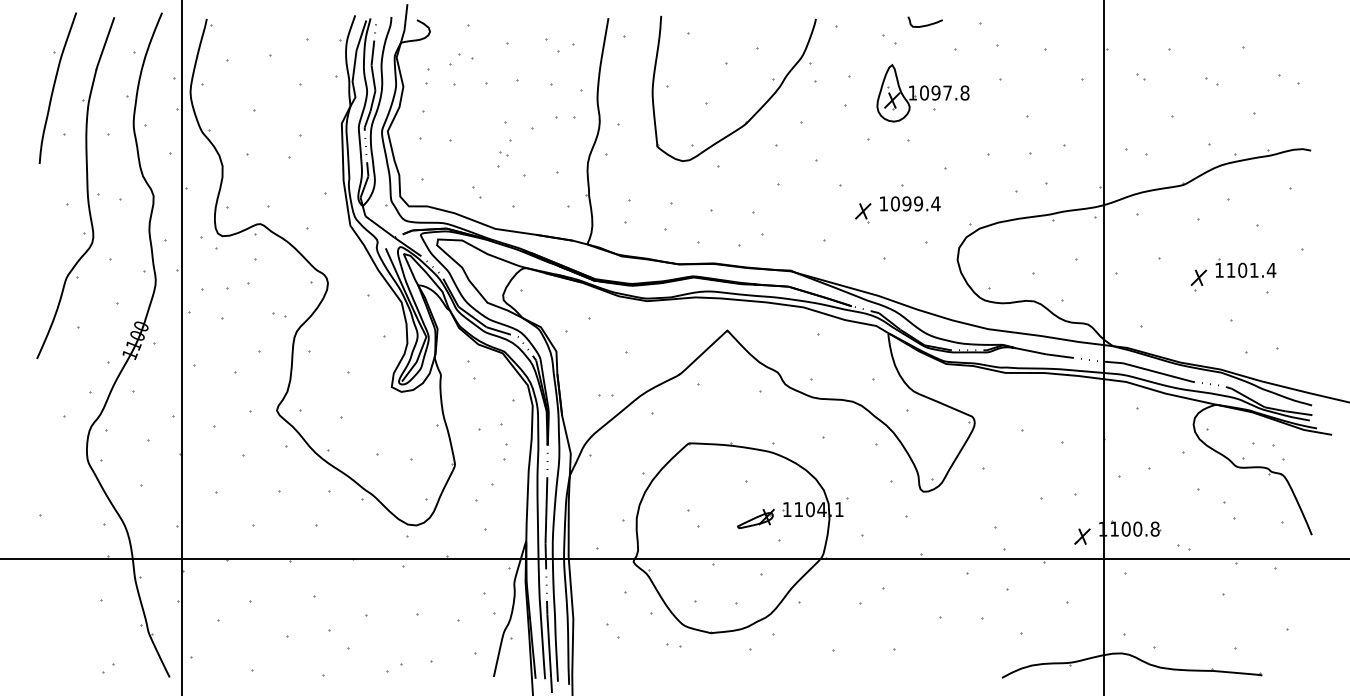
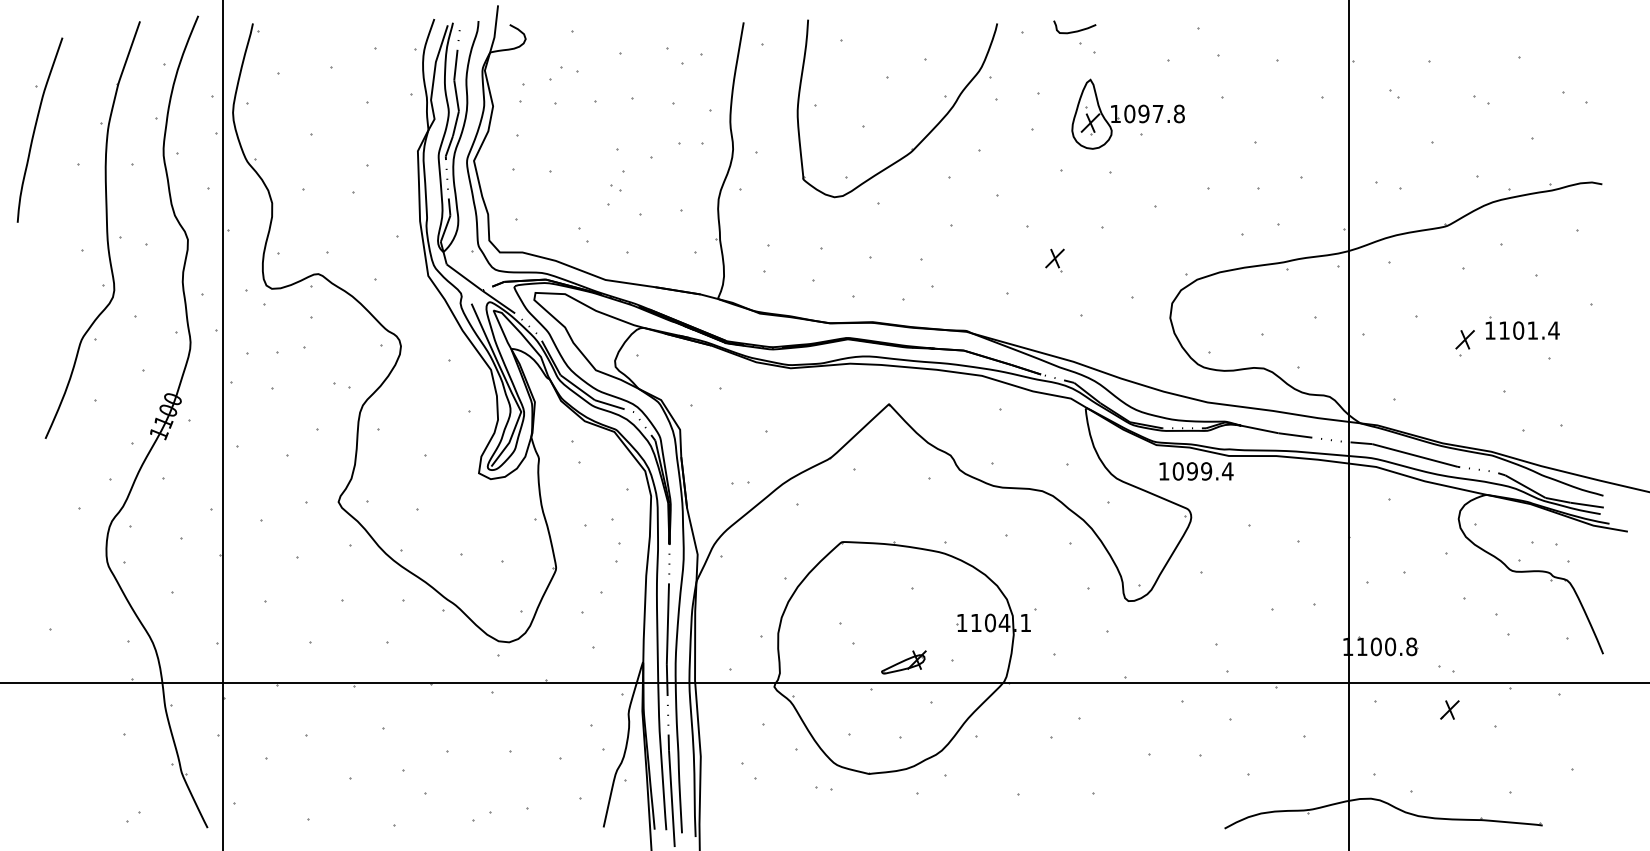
curve: (925, 24) -> (1075, 30), moved
part: (57, 87) -> (39, 129), moved
text: (910, 203) -> (1196, 471), moved
part: (755, 519) -> (903, 662), moved
part: (1082, 536) -> (1449, 709), moved

